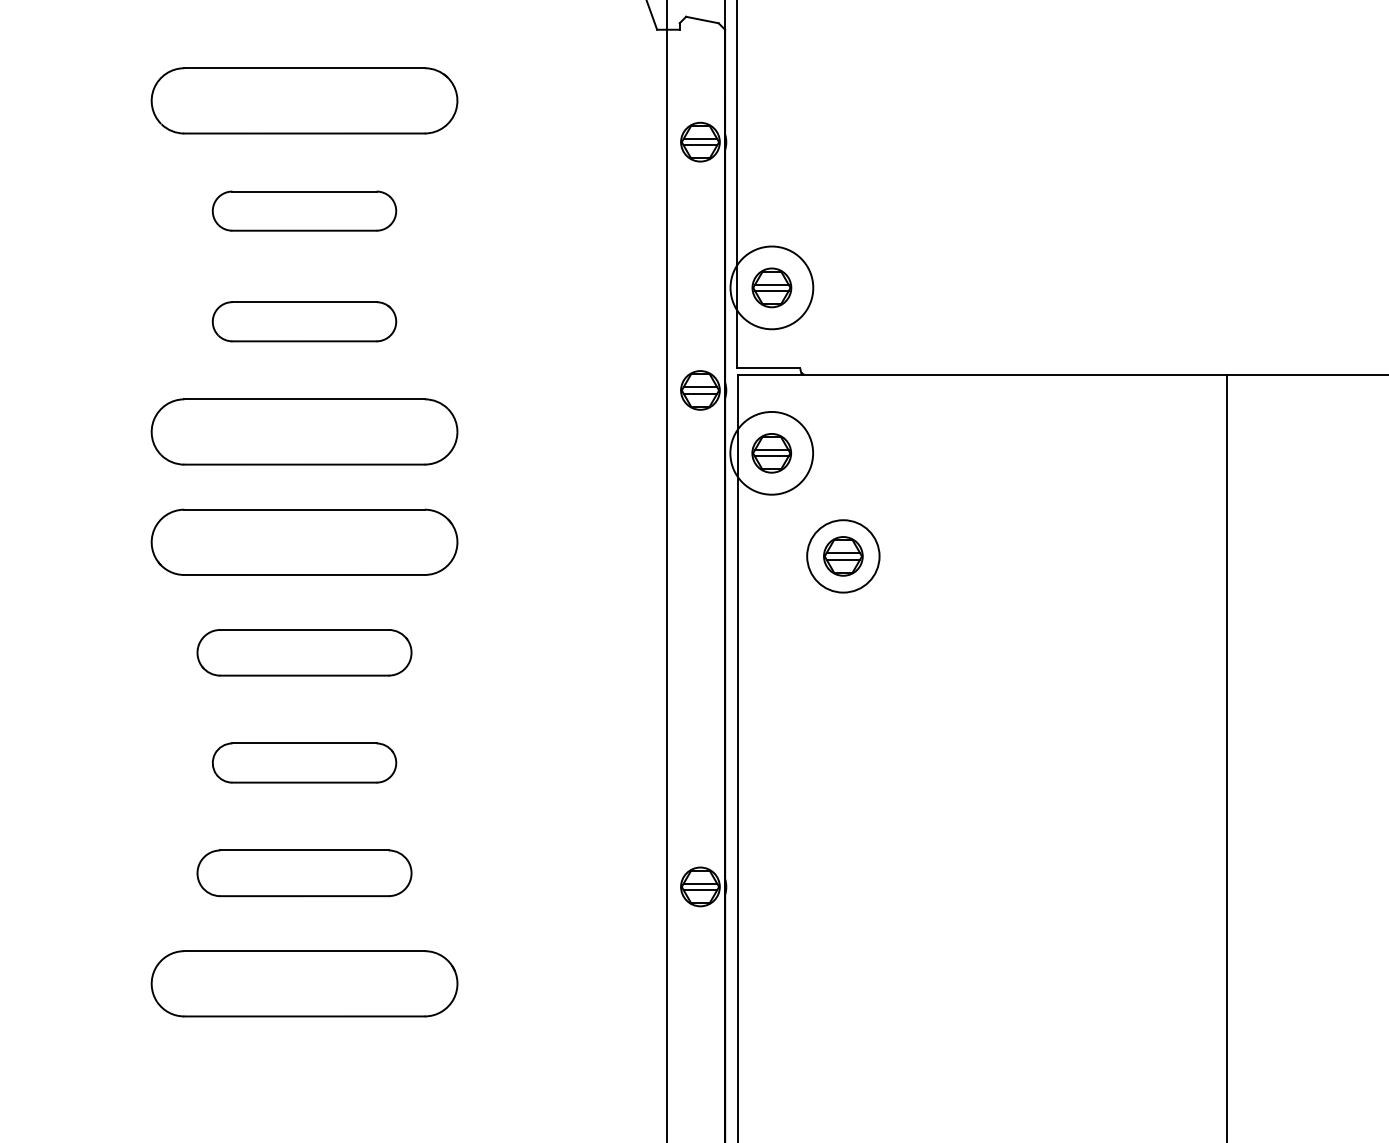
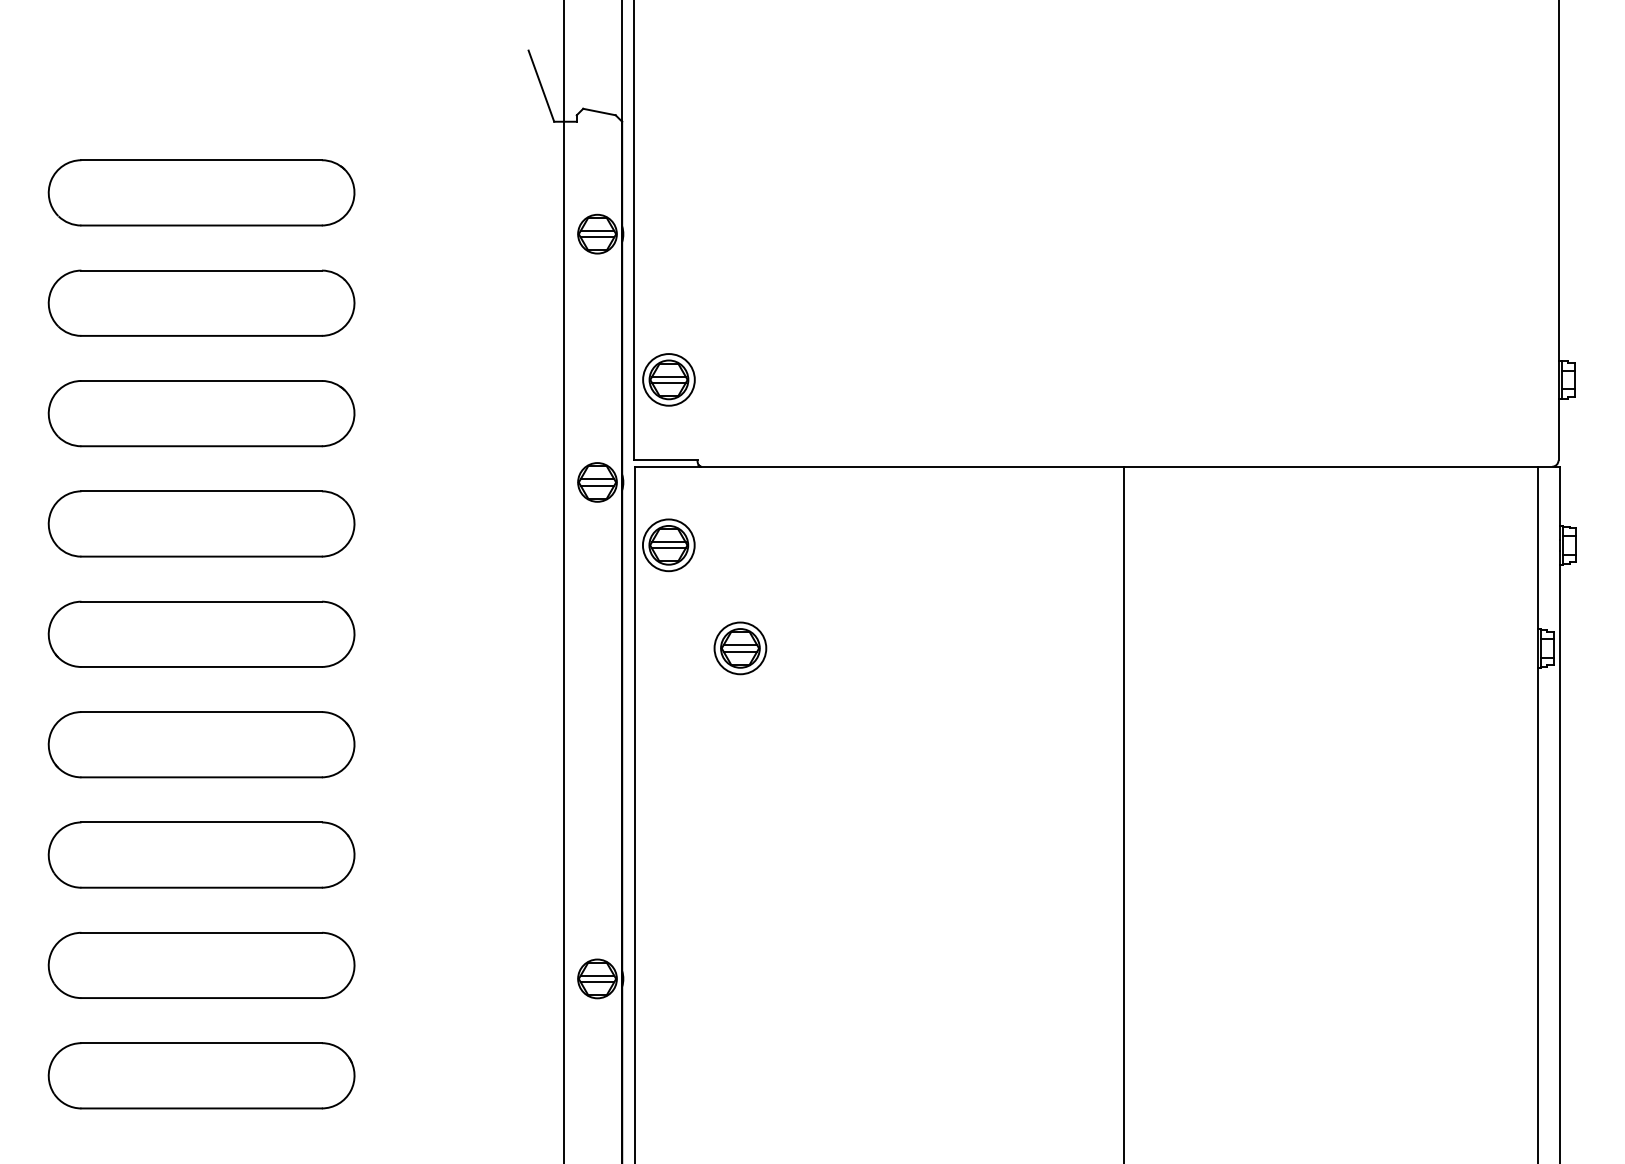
part: (304, 210) -> (201, 302), size x1.67
circle: (771, 287) -> (668, 379), size x0.62
part: (304, 321) -> (201, 413), size x1.67
circle: (771, 453) -> (668, 545), size x0.62
circle: (843, 556) -> (740, 648), size x0.71
part: (304, 652) -> (201, 744), size x1.43
part: (304, 762) -> (201, 854), size x1.67
part: (304, 872) -> (201, 964), size x1.43

